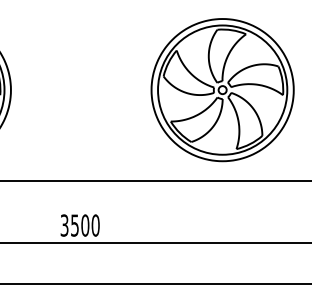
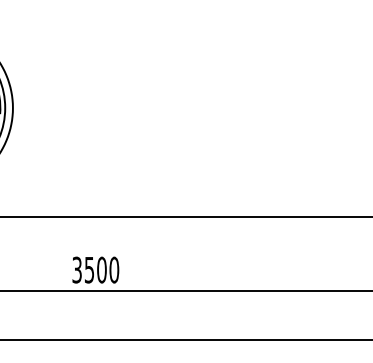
part: (222, 89) -> (266, 107), removed

